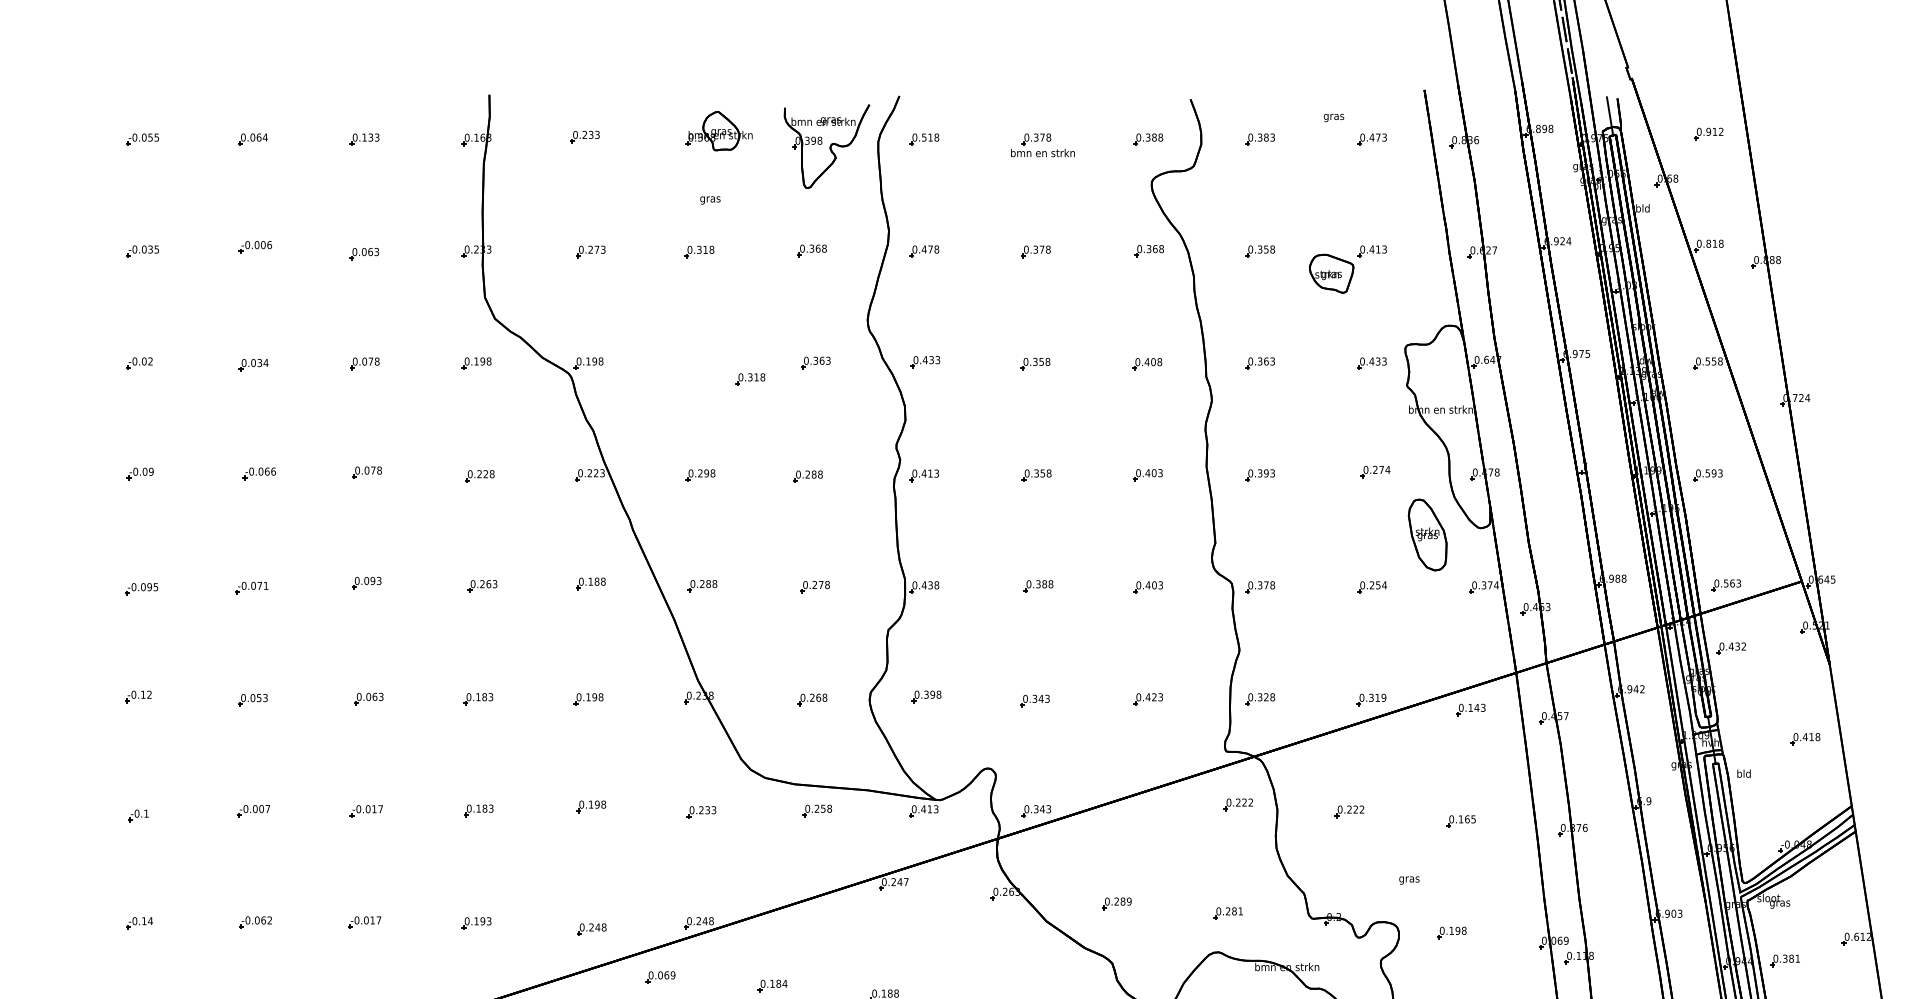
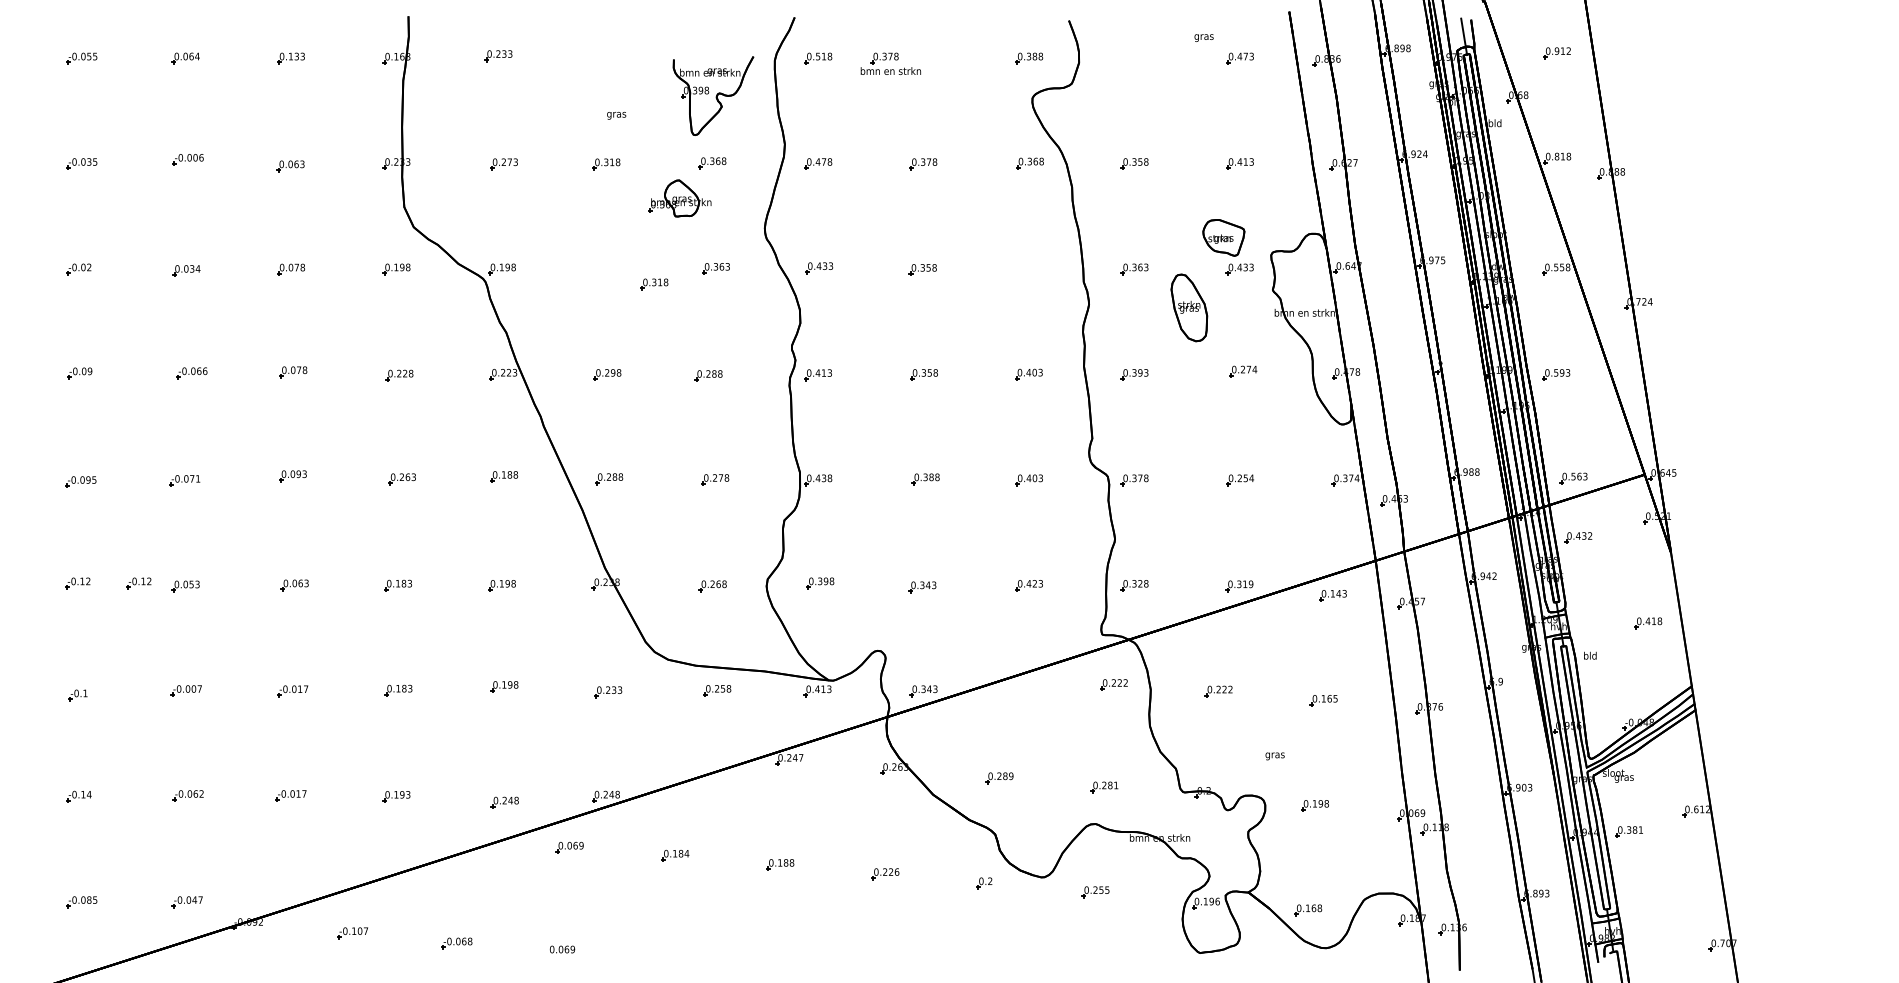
part: (718, 131) -> (679, 198), moved
part: (1260, 139) -> (1134, 58), removed
part: (1042, 144) -> (890, 63), moved
part: (827, 146) -> (713, 95), moved
part: (1331, 273) -> (1223, 237), moved
part: (1147, 364) -> (1028, 270), removed
part: (1427, 534) -> (1189, 307), moved
part: (202, 696) -> (138, 583), added

